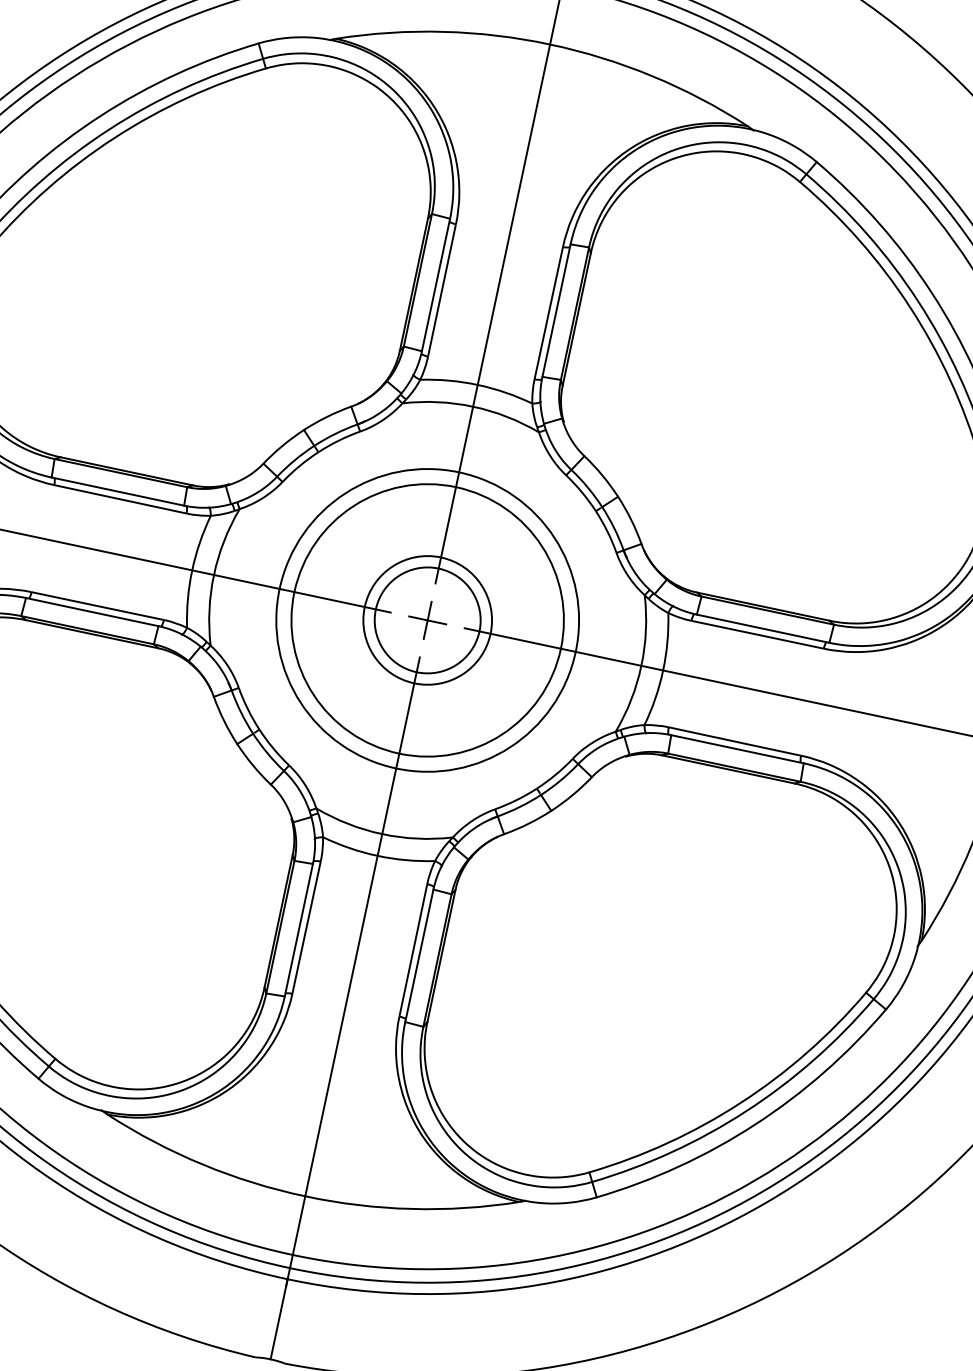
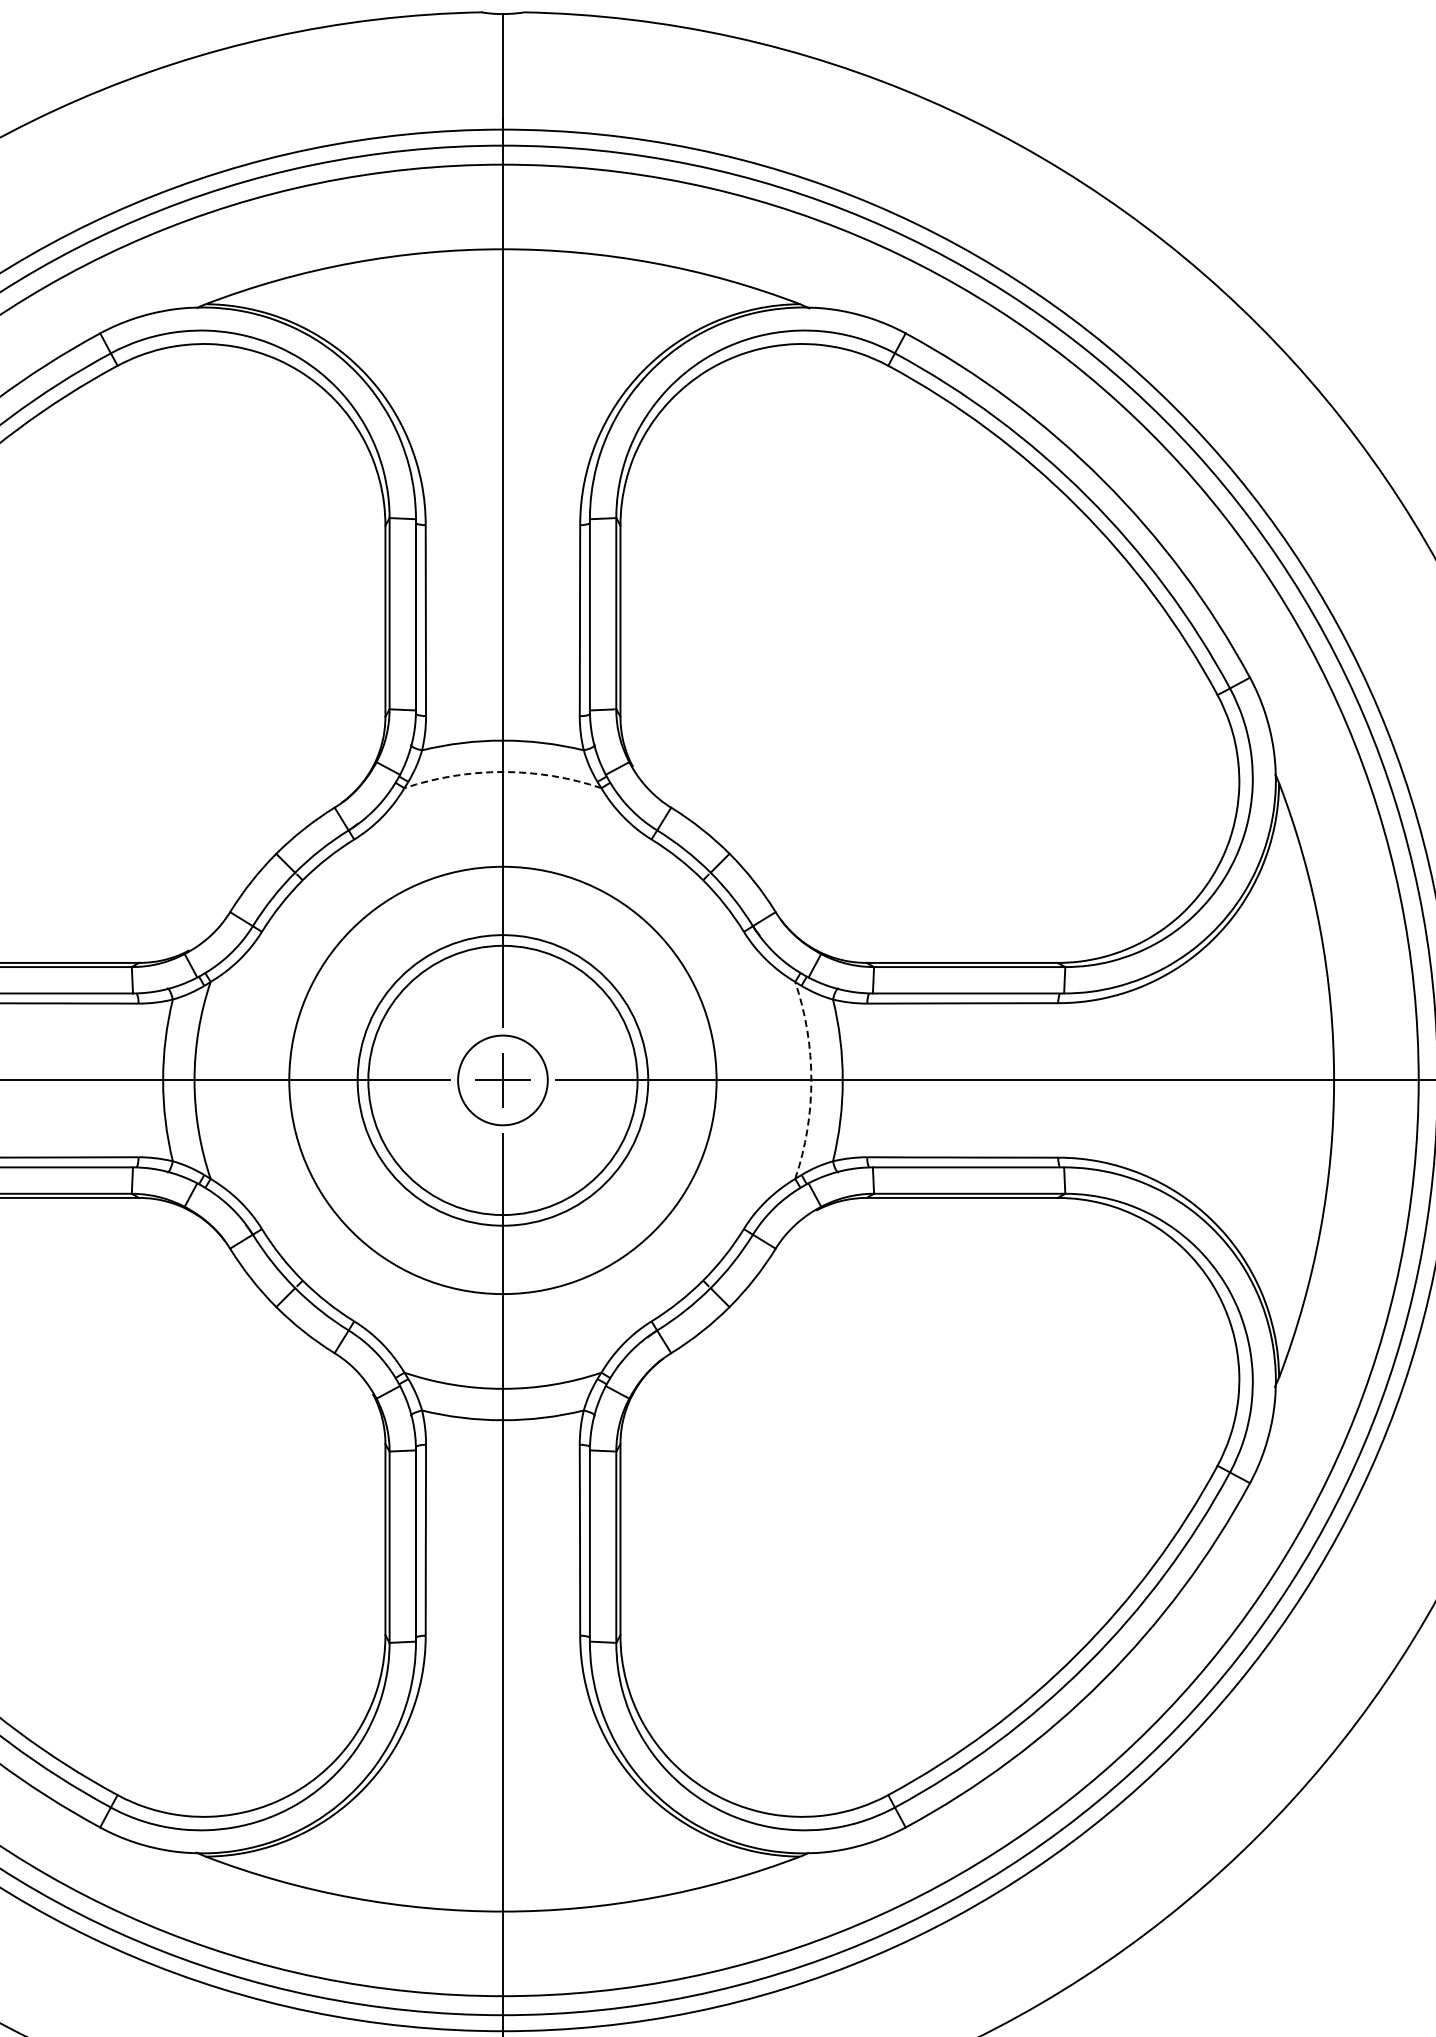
arc: (472, 406) -> (502, 772), solid -> dashed
circle: (427, 620) -> (502, 1080), size x0.6
circle: (427, 620) -> (502, 1080), size x0.7
circle: (427, 620) -> (502, 1080), size x1.6
arc: (641, 665) -> (811, 1080), solid -> dashed

